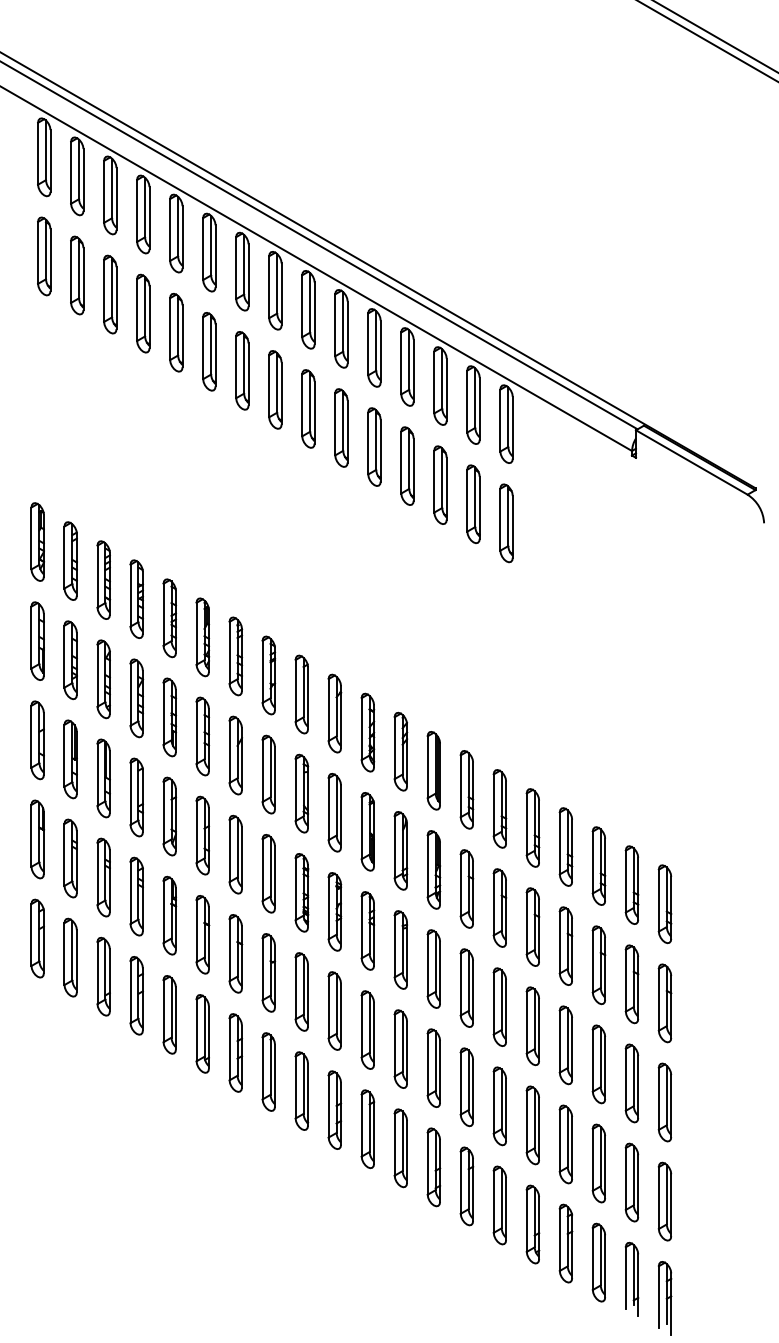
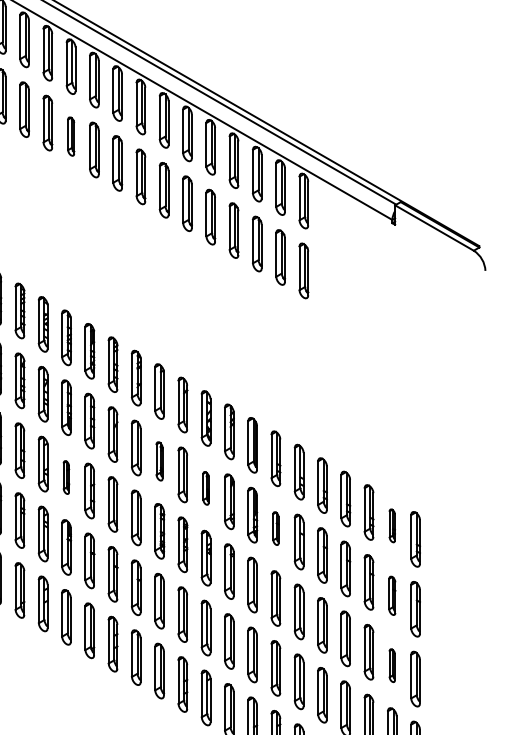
part: (176, 332) -> (71, 136), size x0.7
part: (301, 793) -> (159, 461), size x0.7
part: (169, 816) -> (66, 477), size x0.6
part: (367, 831) -> (205, 488), size x0.6
part: (631, 884) -> (391, 525), size x0.6
part: (466, 888) -> (275, 528), size x0.6
part: (631, 984) -> (391, 595), size x0.7
part: (631, 1083) -> (391, 665), size x0.6

